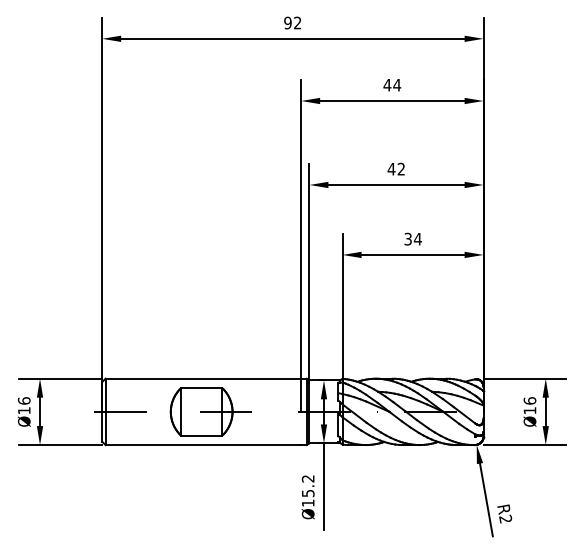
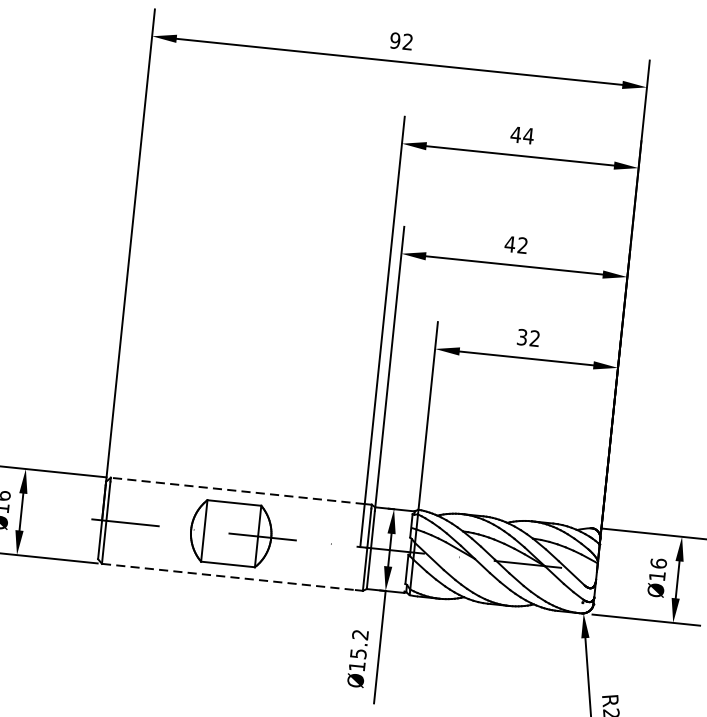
text: (417, 238) -> (534, 337), 34 -> 32
line: (203, 378) -> (238, 490), solid -> dashed
line: (203, 445) -> (229, 577), solid -> dashed

